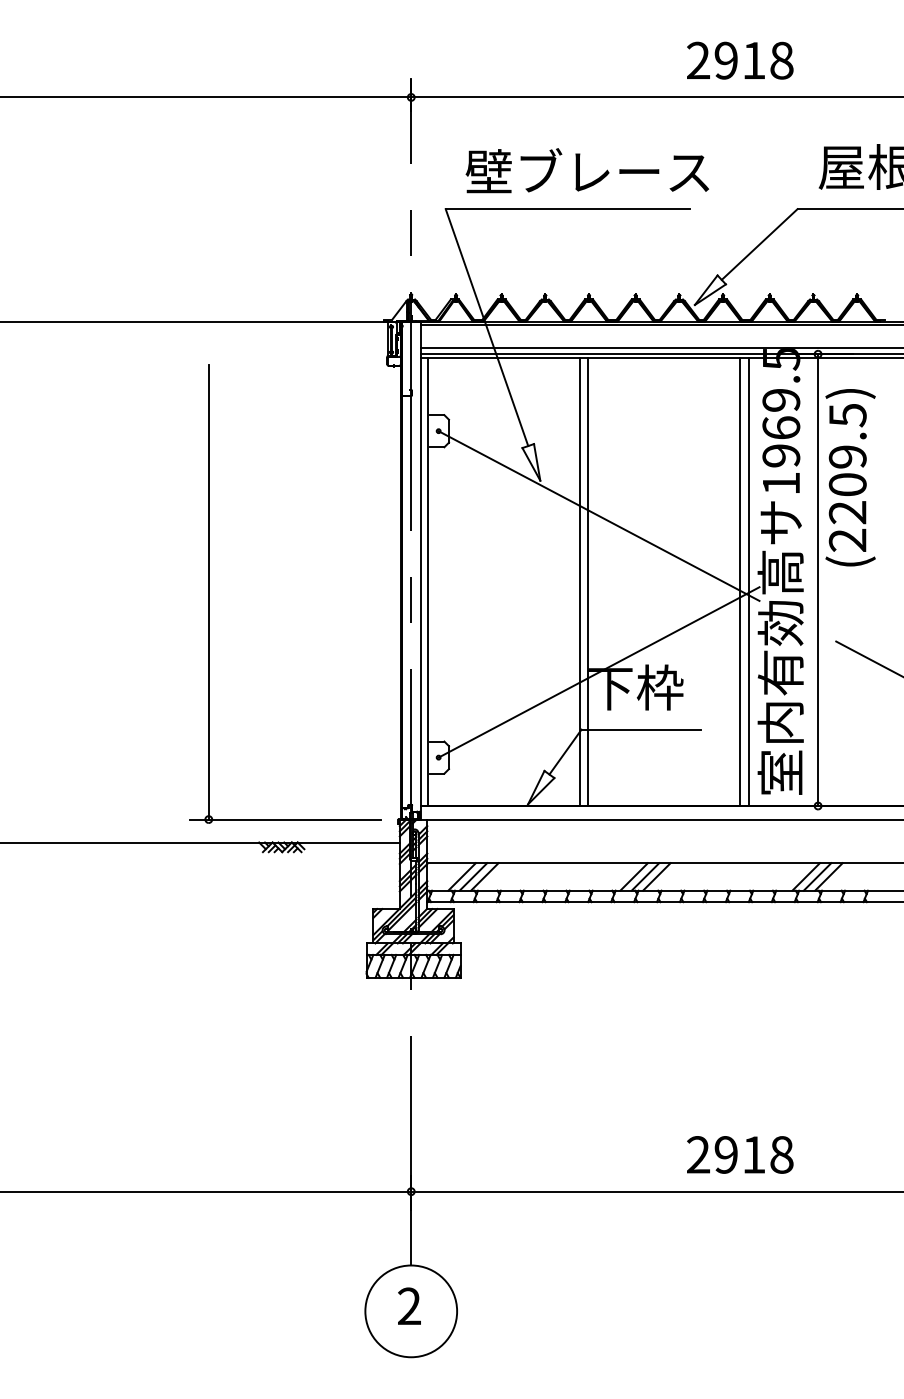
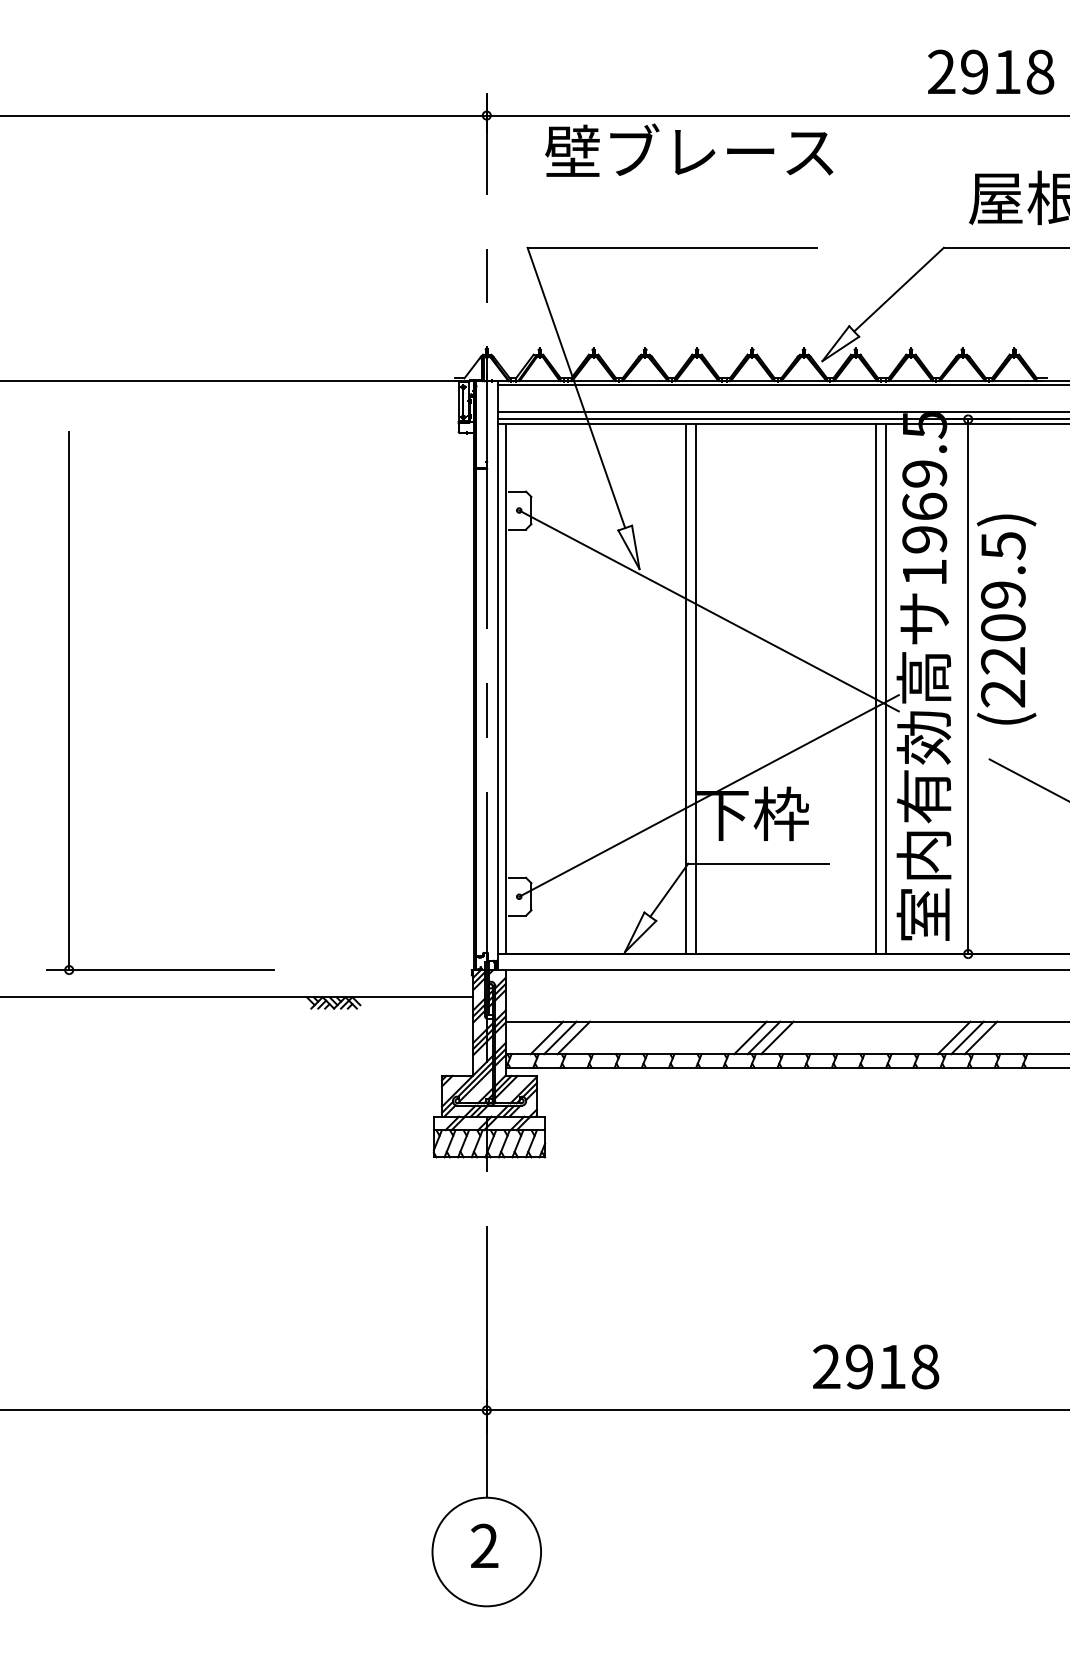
text: (740, 60) -> (991, 71), moved
text: (587, 170) -> (689, 149), moved
text: (850, 477) -> (1006, 619), moved
part: (209, 593) -> (69, 702), moved

